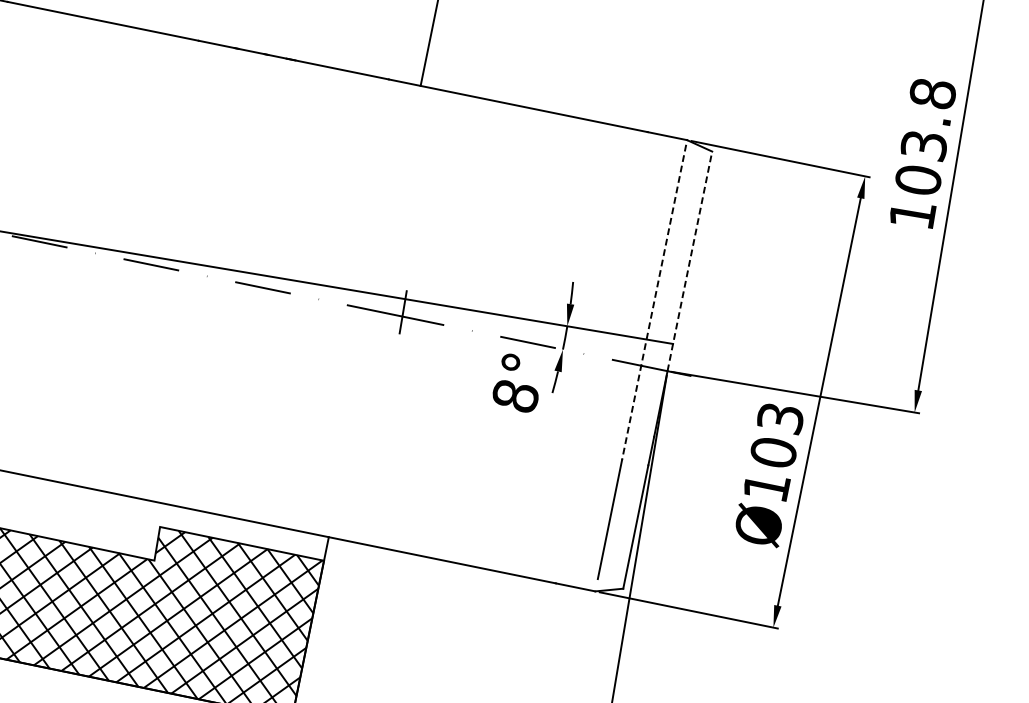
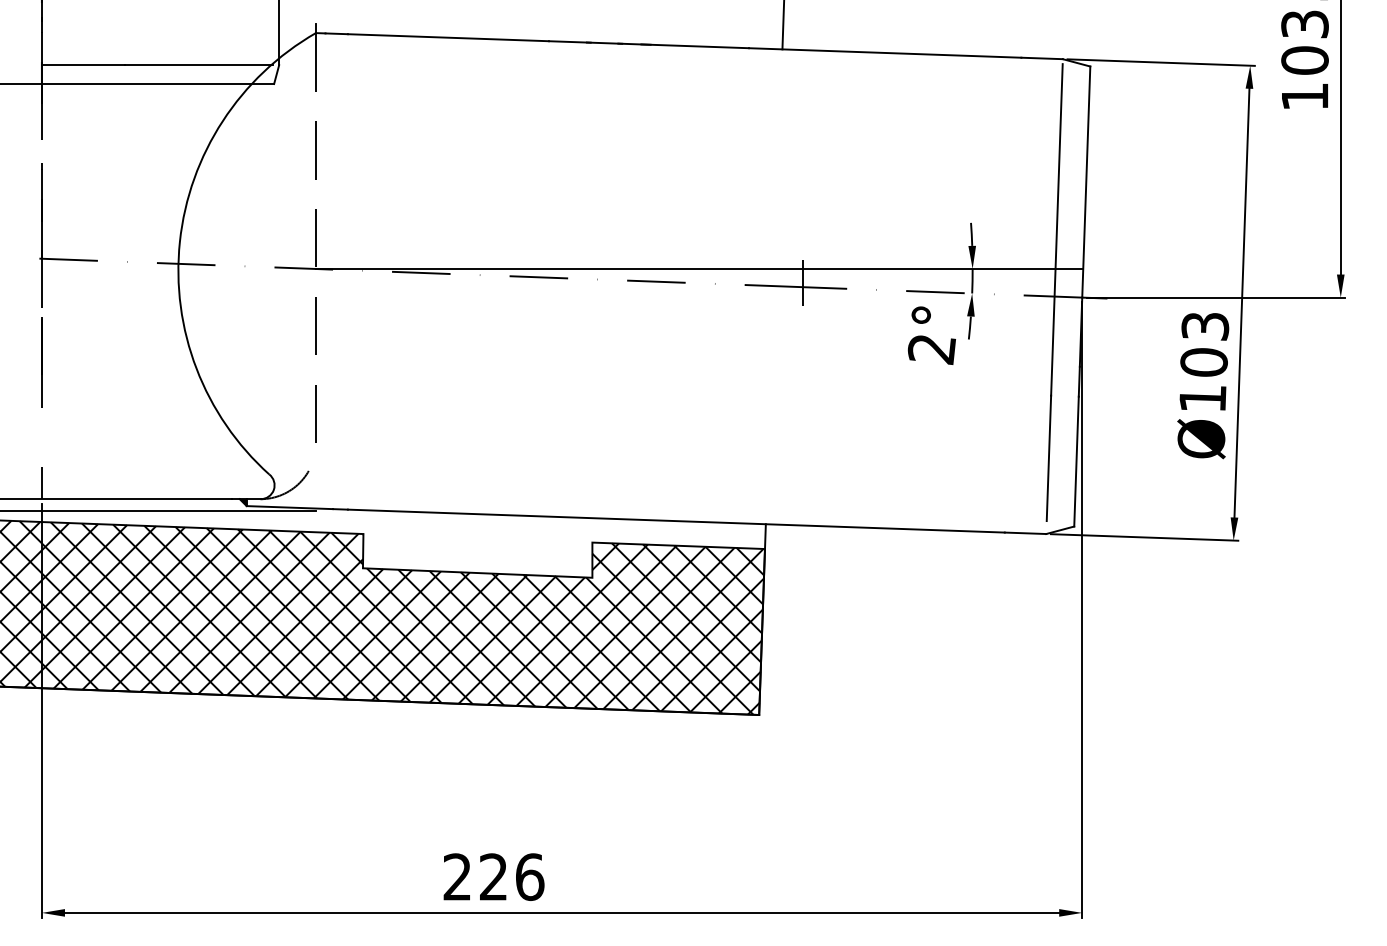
line: (690, 261) -> (1086, 182), dashed -> solid
line: (653, 301) -> (1056, 229), dashed -> solid
text: (515, 396) -> (931, 349), 8° -> 2°

